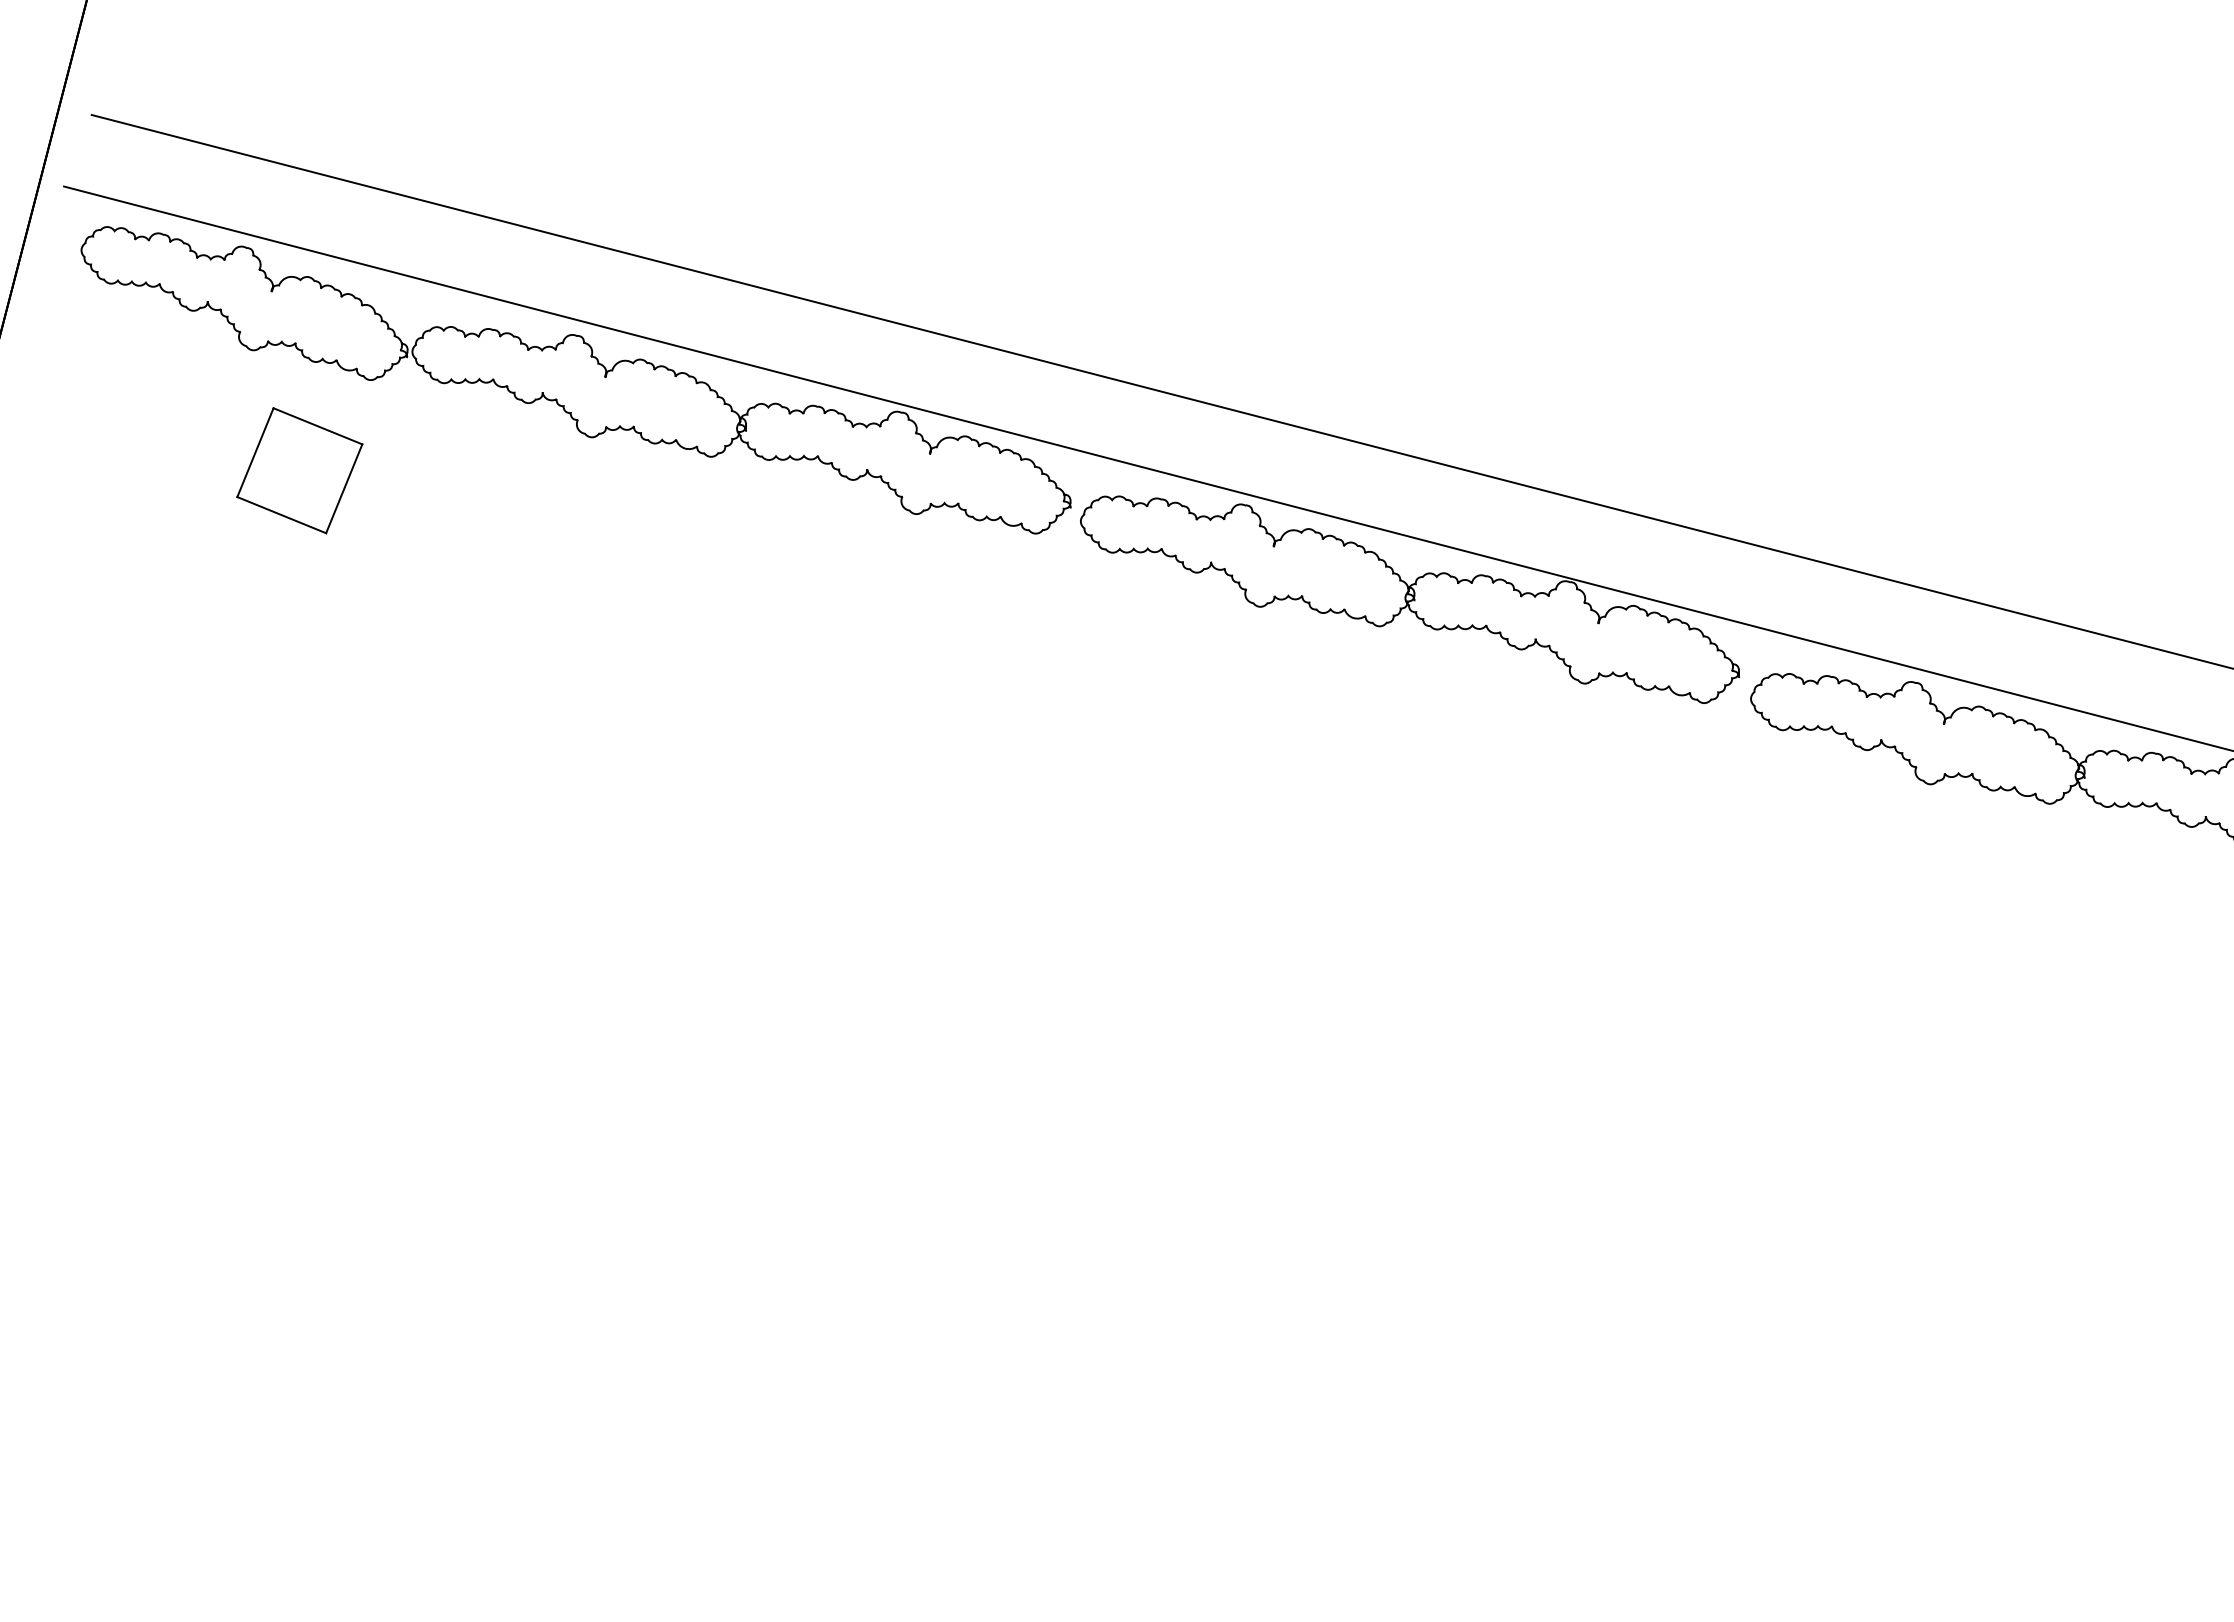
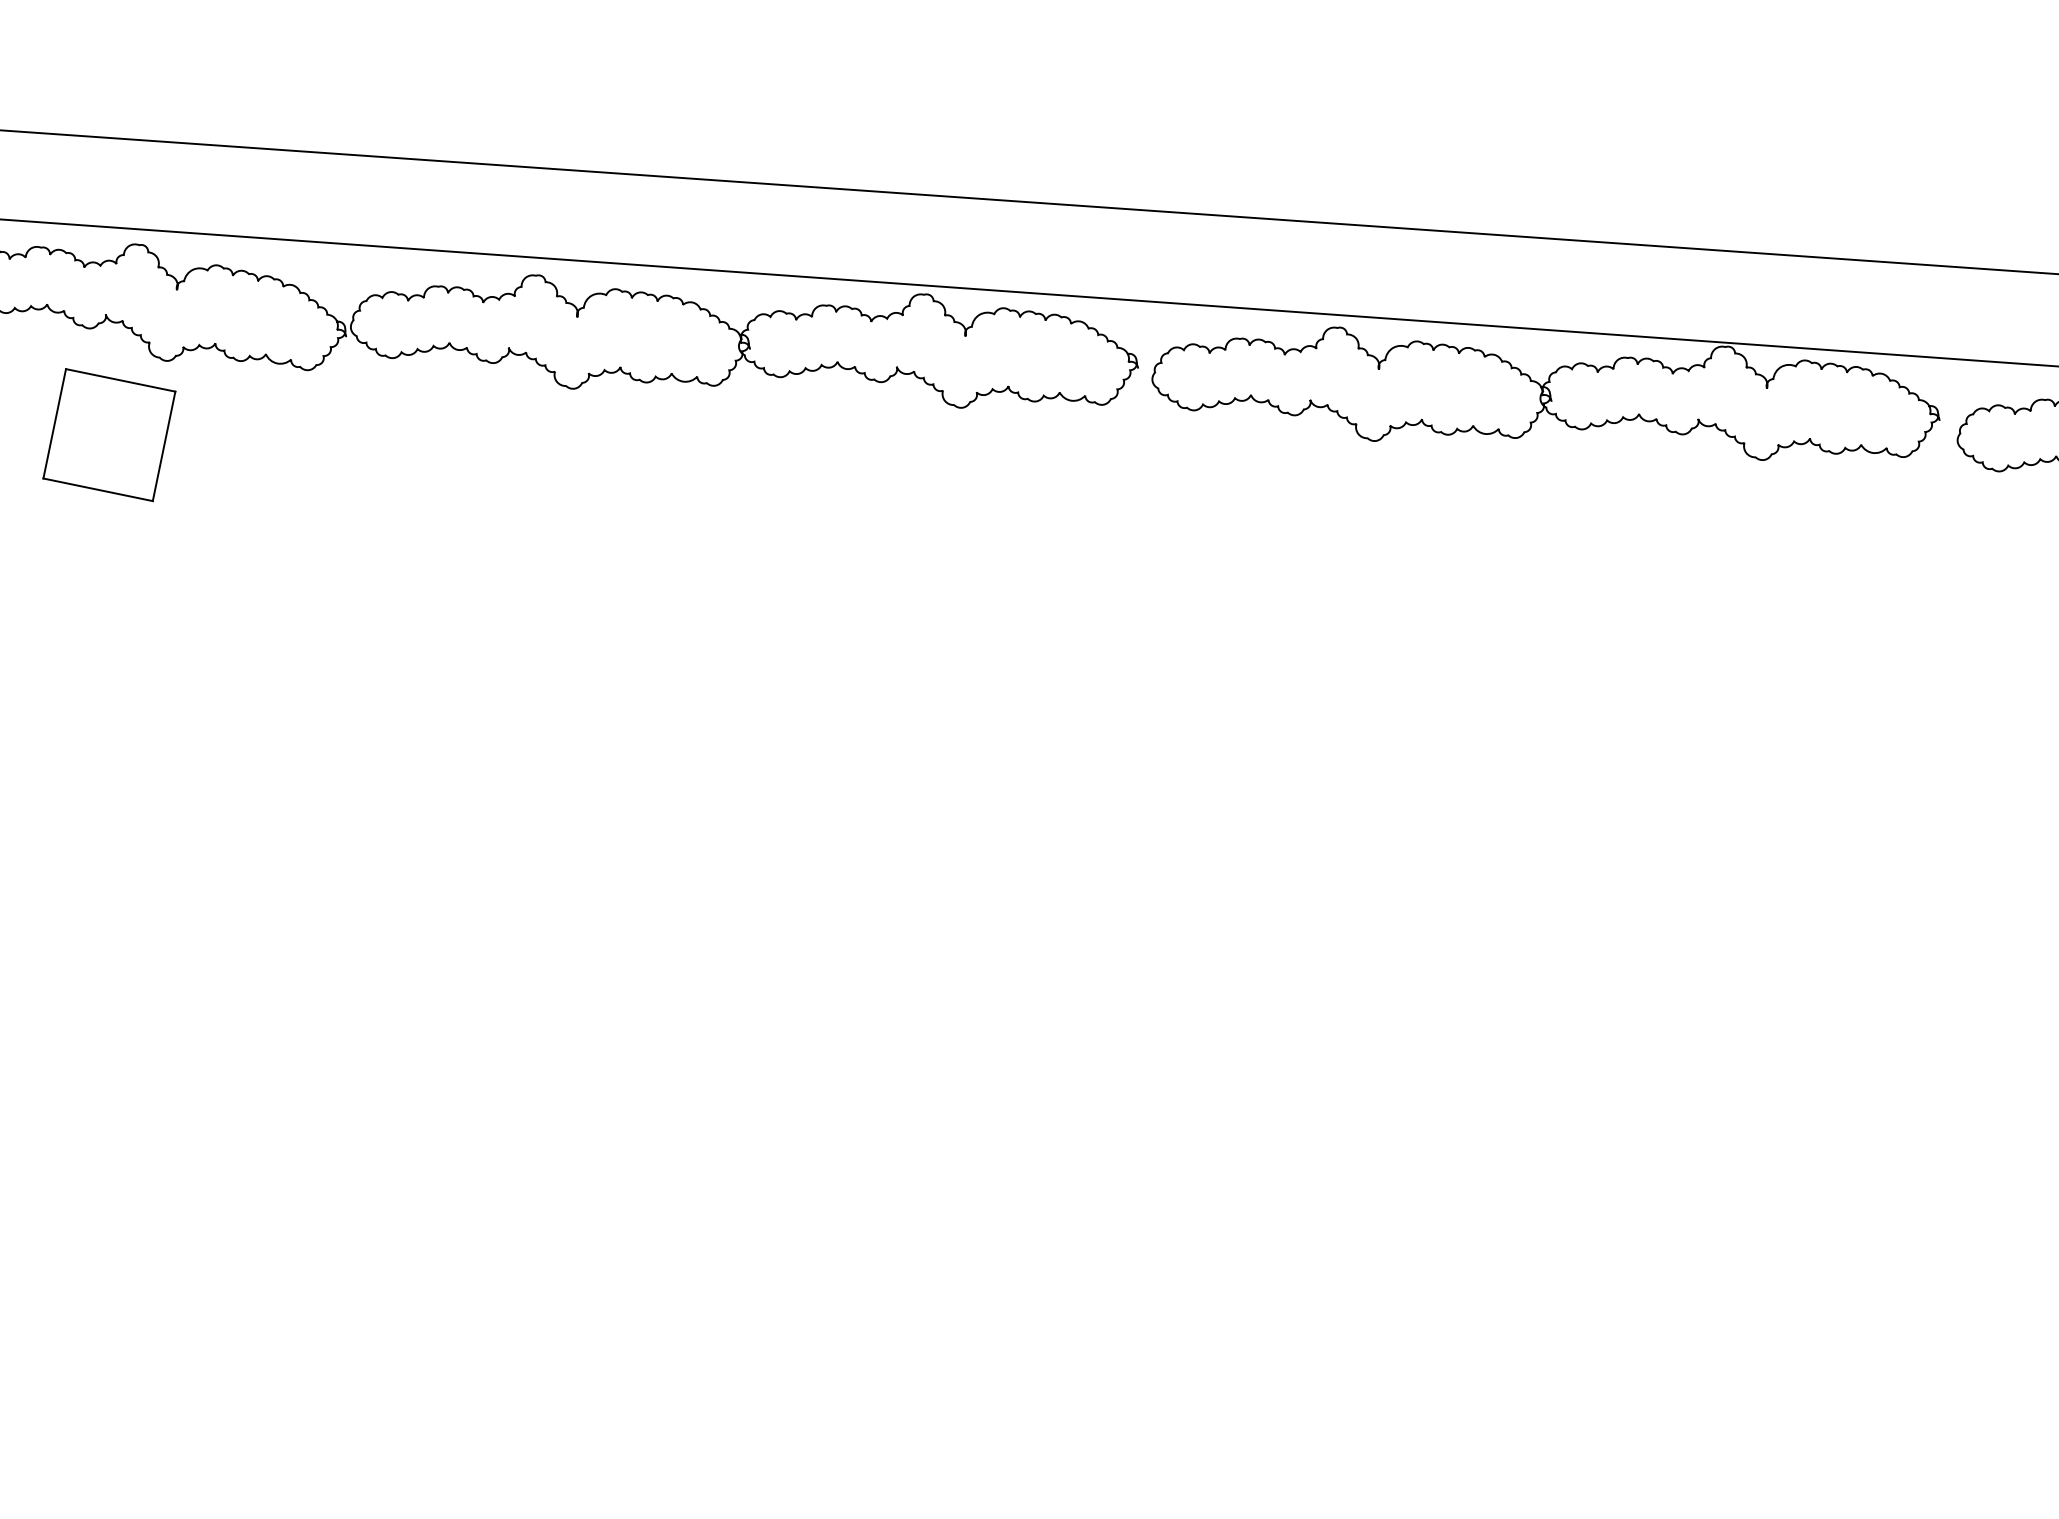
part: (299, 470) -> (108, 434), moved

